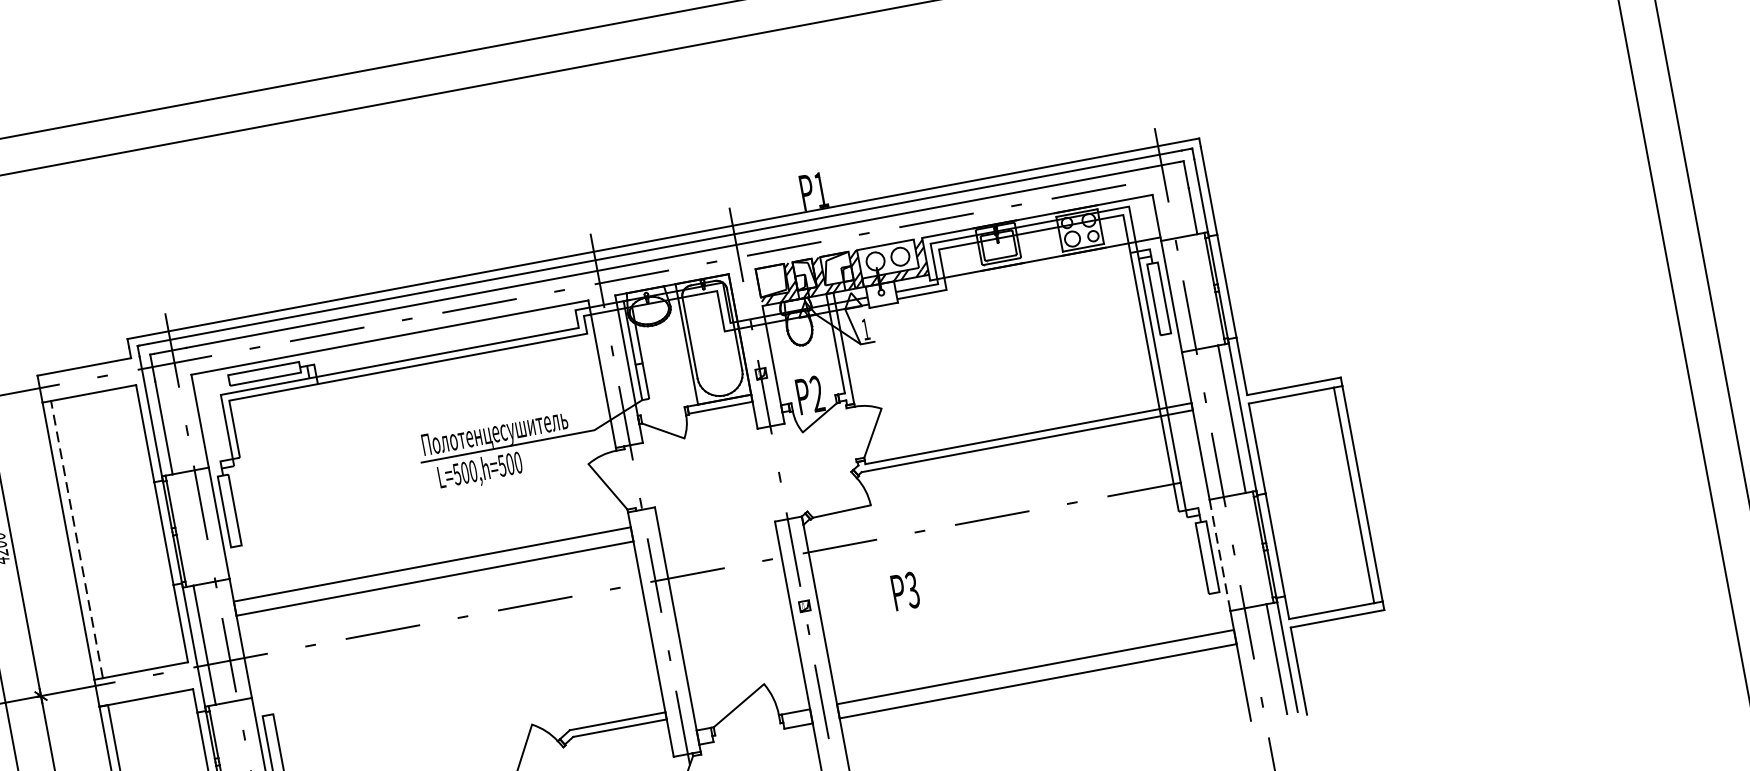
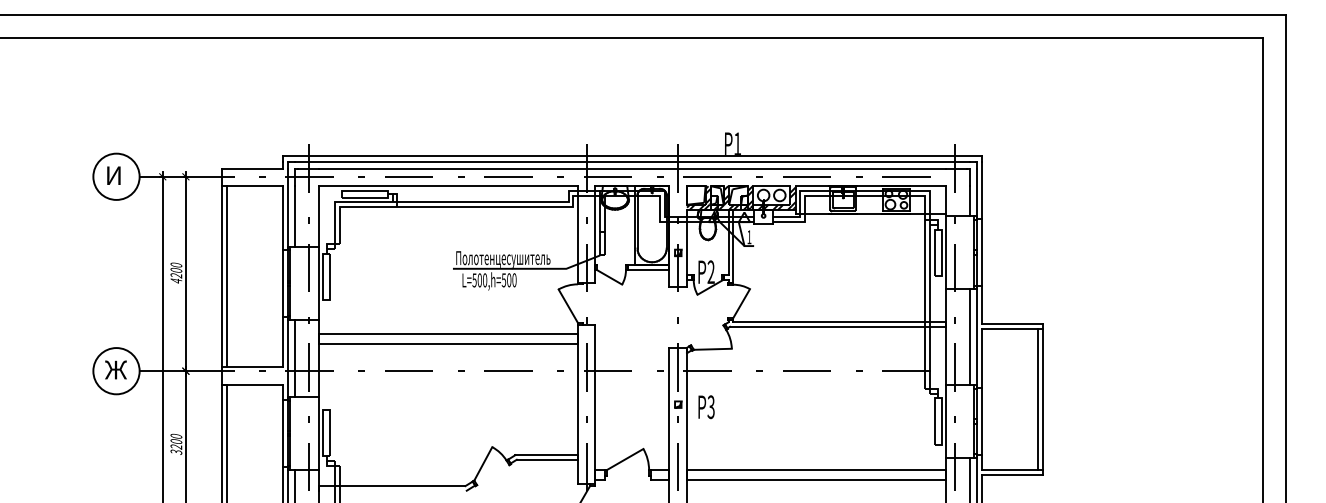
line: (77, 539) -> (227, 276), dashed -> solid
line: (1220, 555) -> (946, 421), dashed -> solid
text: (905, 591) -> (706, 407), moved

